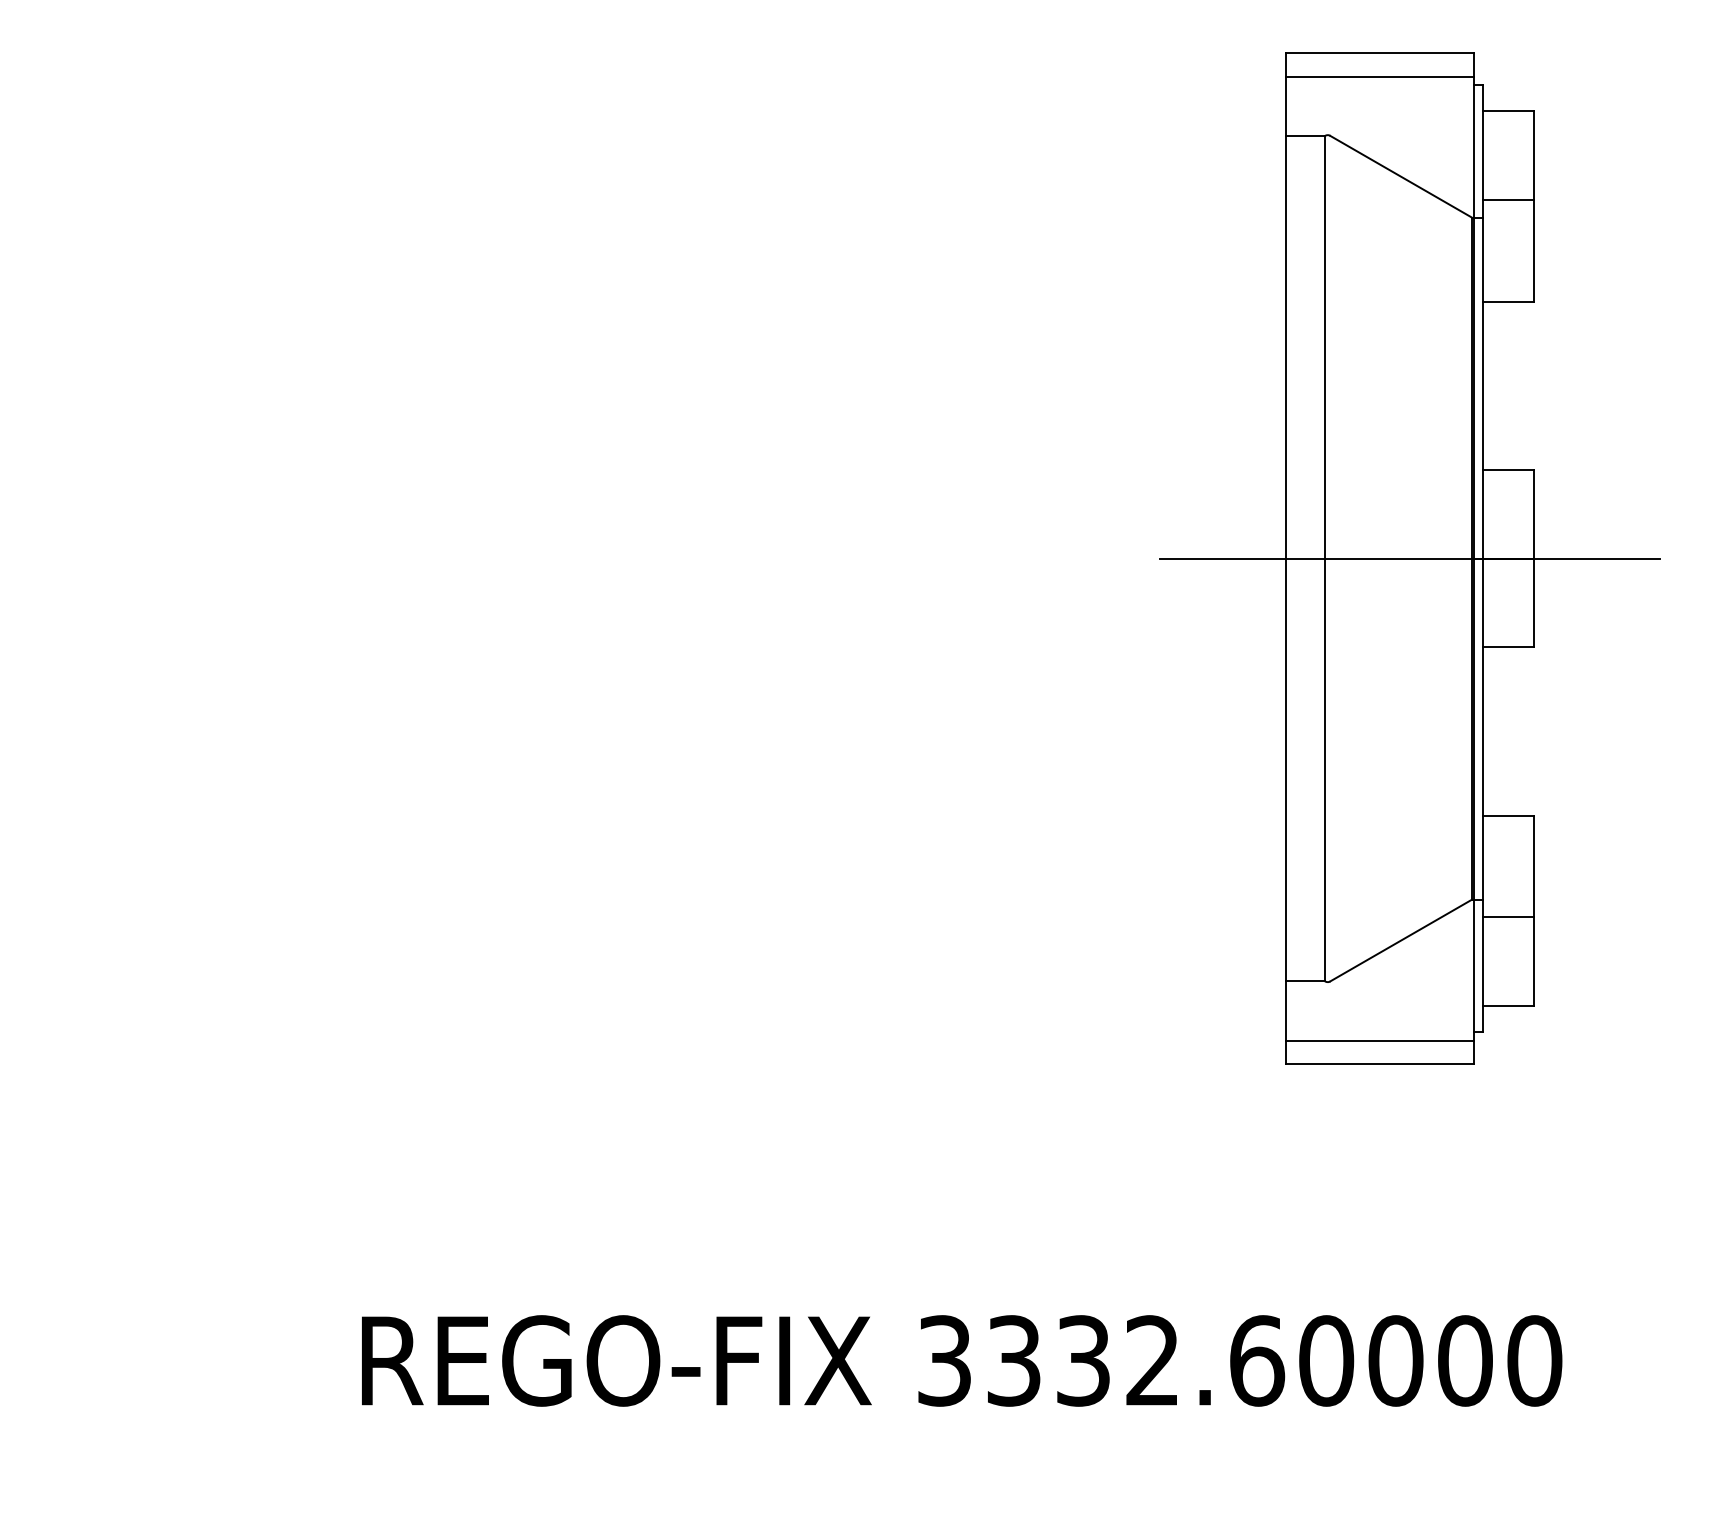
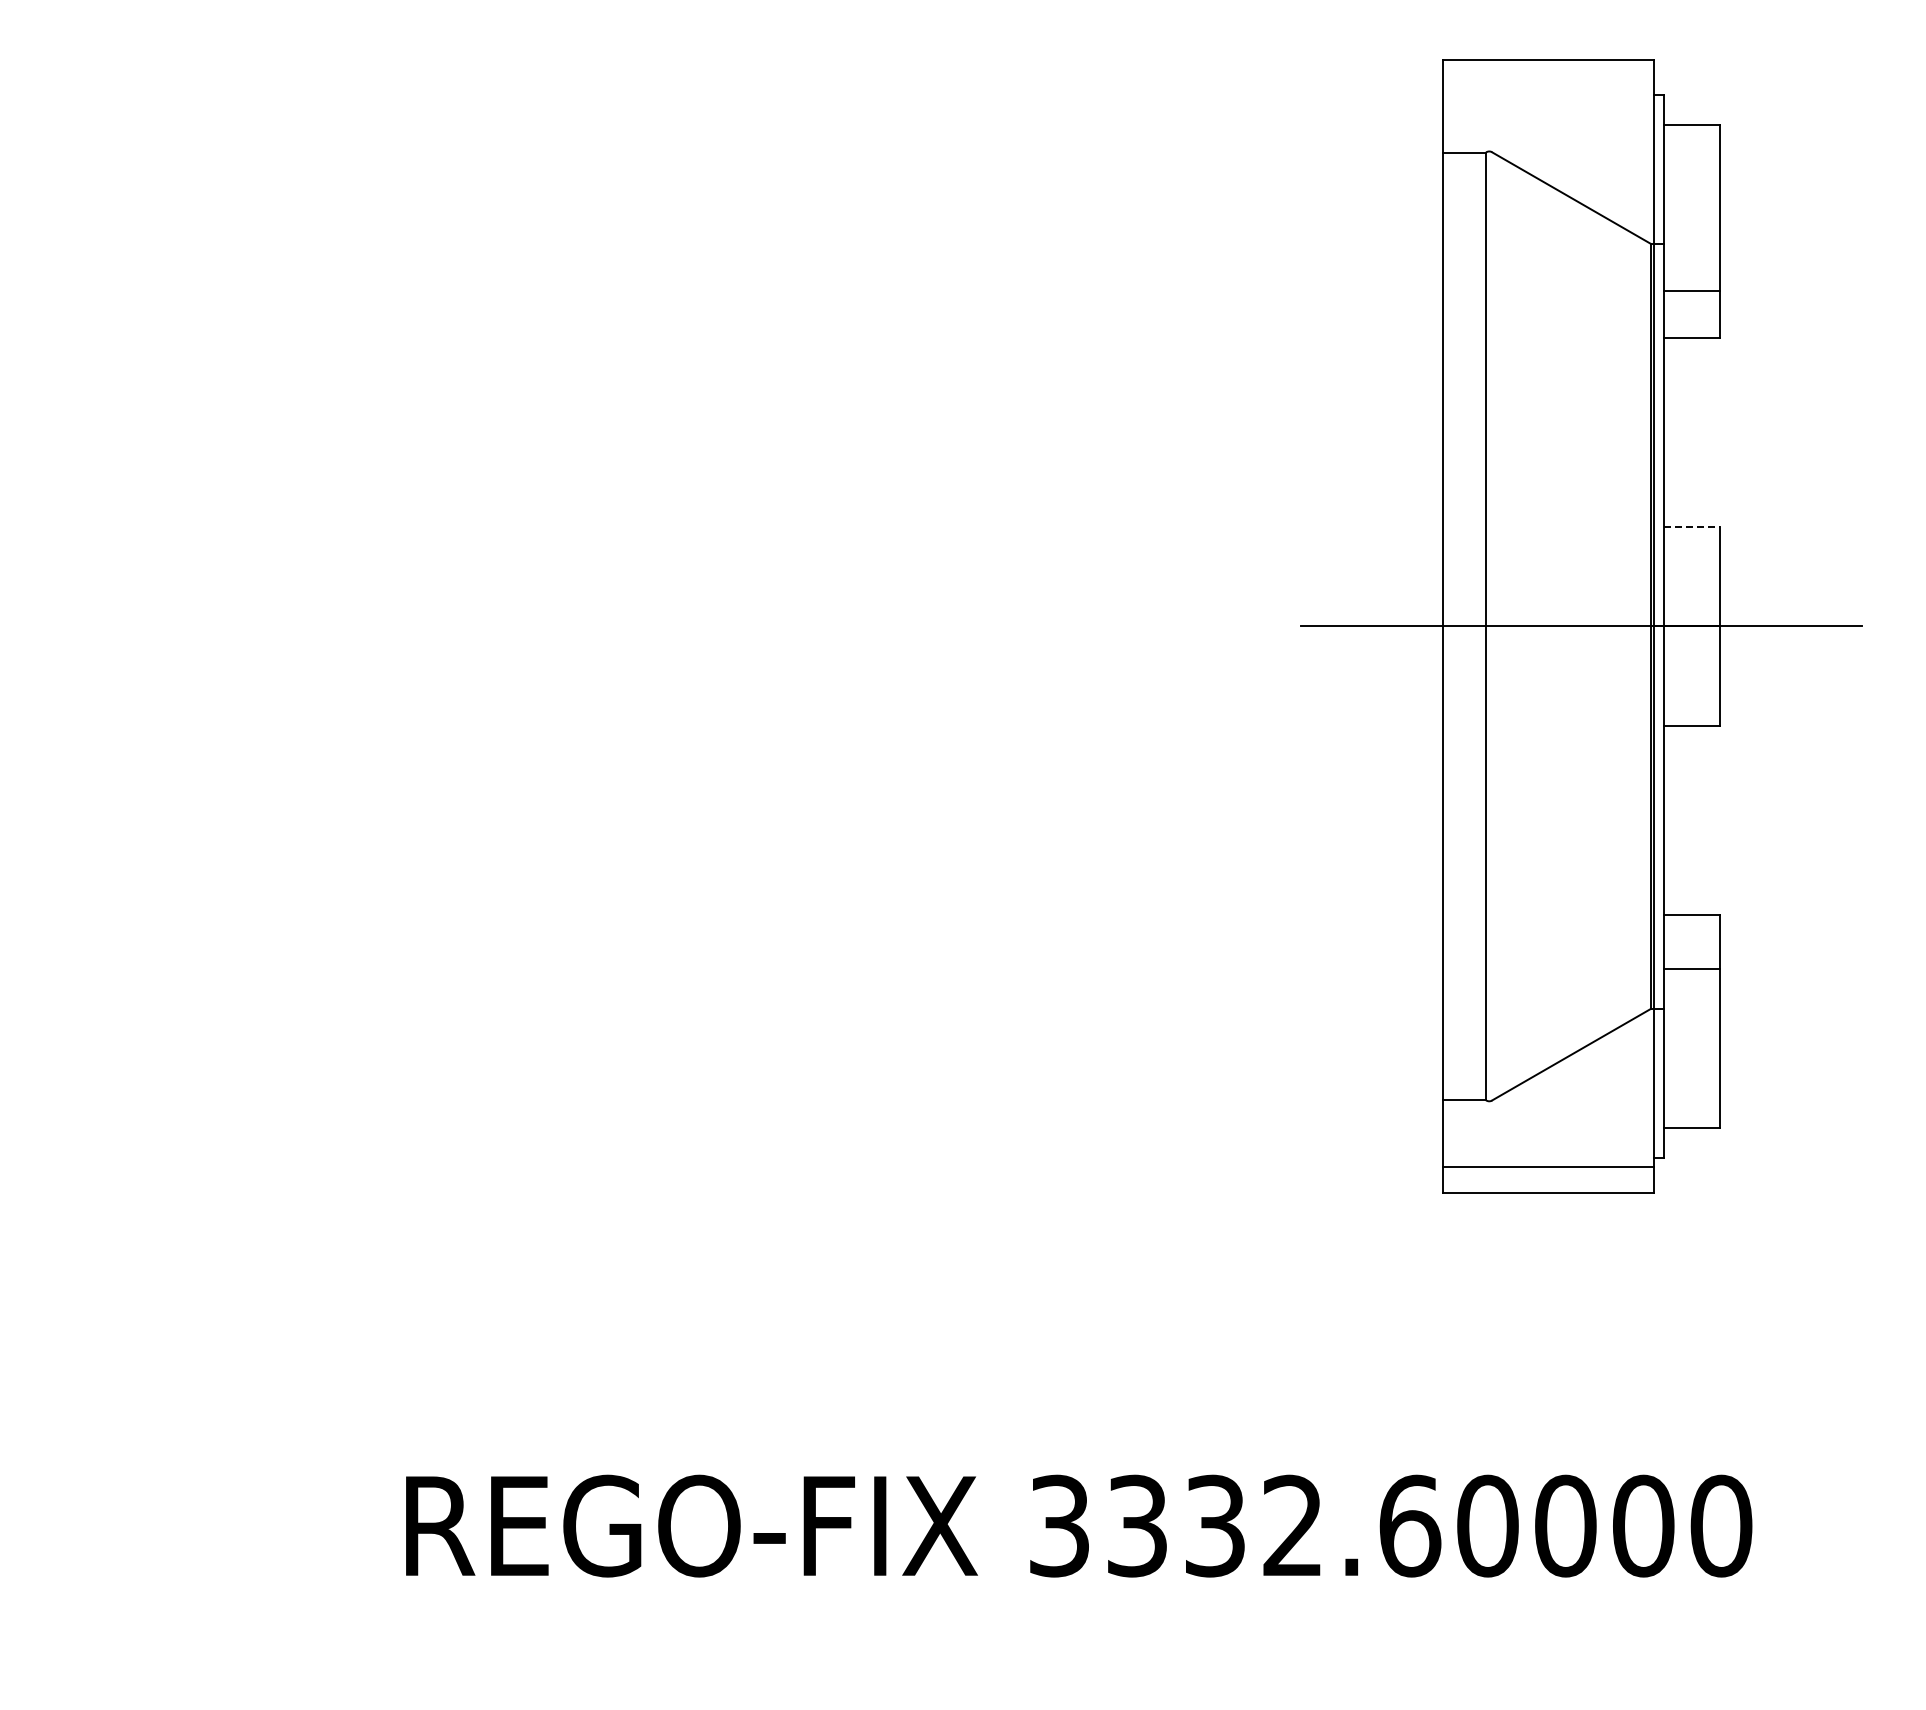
line: (1379, 76) -> (1547, 85), removed
line: (1508, 200) -> (1691, 291), moved
line: (1508, 470) -> (1692, 527), solid -> dashed
line: (1508, 917) -> (1691, 968), moved

